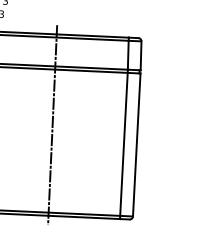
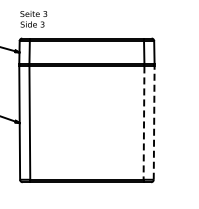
line: (52, 125) -> (86, 110), removed
line: (124, 144) -> (144, 123), solid -> dashed
line: (137, 145) -> (154, 123), solid -> dashed

